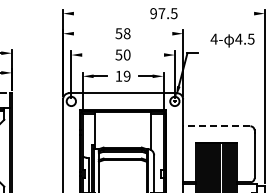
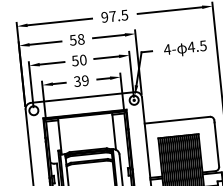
line: (106, 13) -> (59, 21), added
line: (220, 13) -> (169, 10), added
line: (89, 33) -> (44, 43), added
line: (155, 33) -> (108, 36), added
text: (232, 40) -> (185, 49), moved
line: (94, 55) -> (51, 63), added
line: (151, 55) -> (106, 58), added
text: (118, 75) -> (76, 80), 19 -> 39
line: (216, 126) -> (177, 120), dashed -> solid

